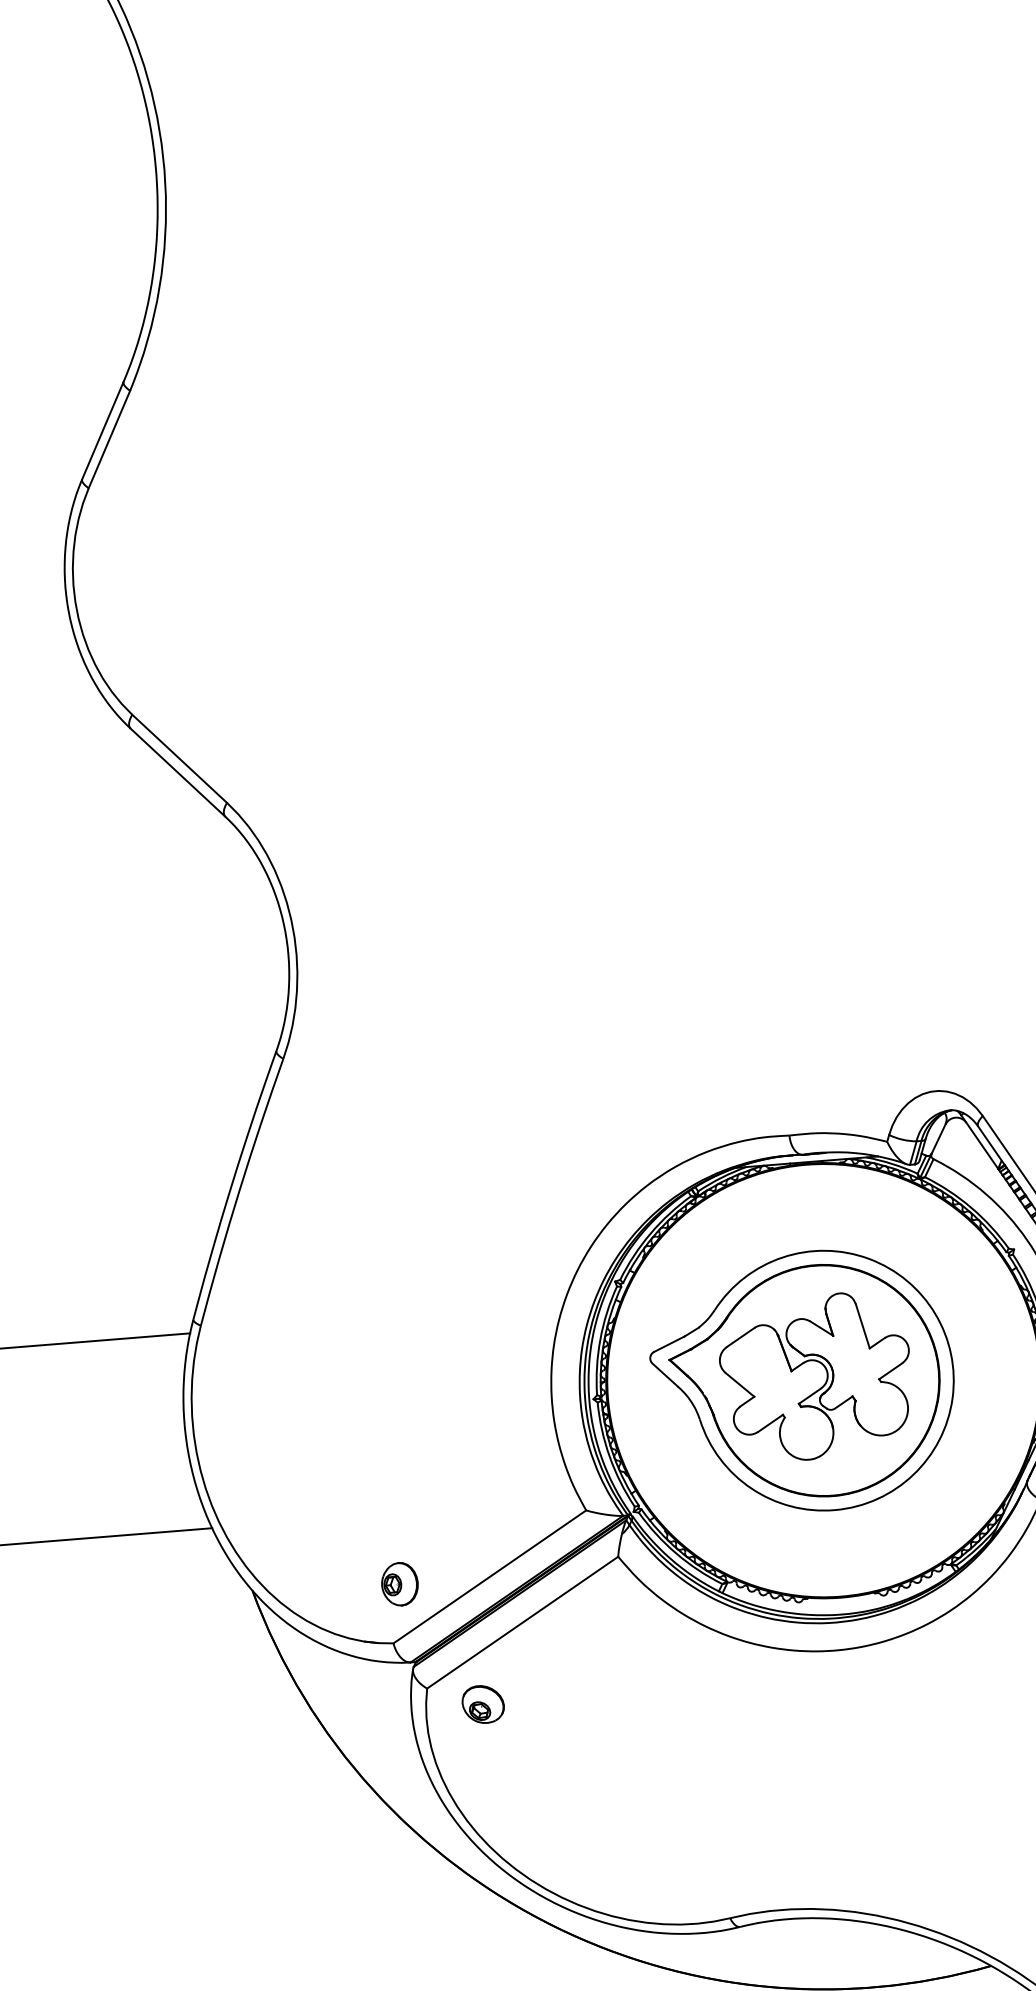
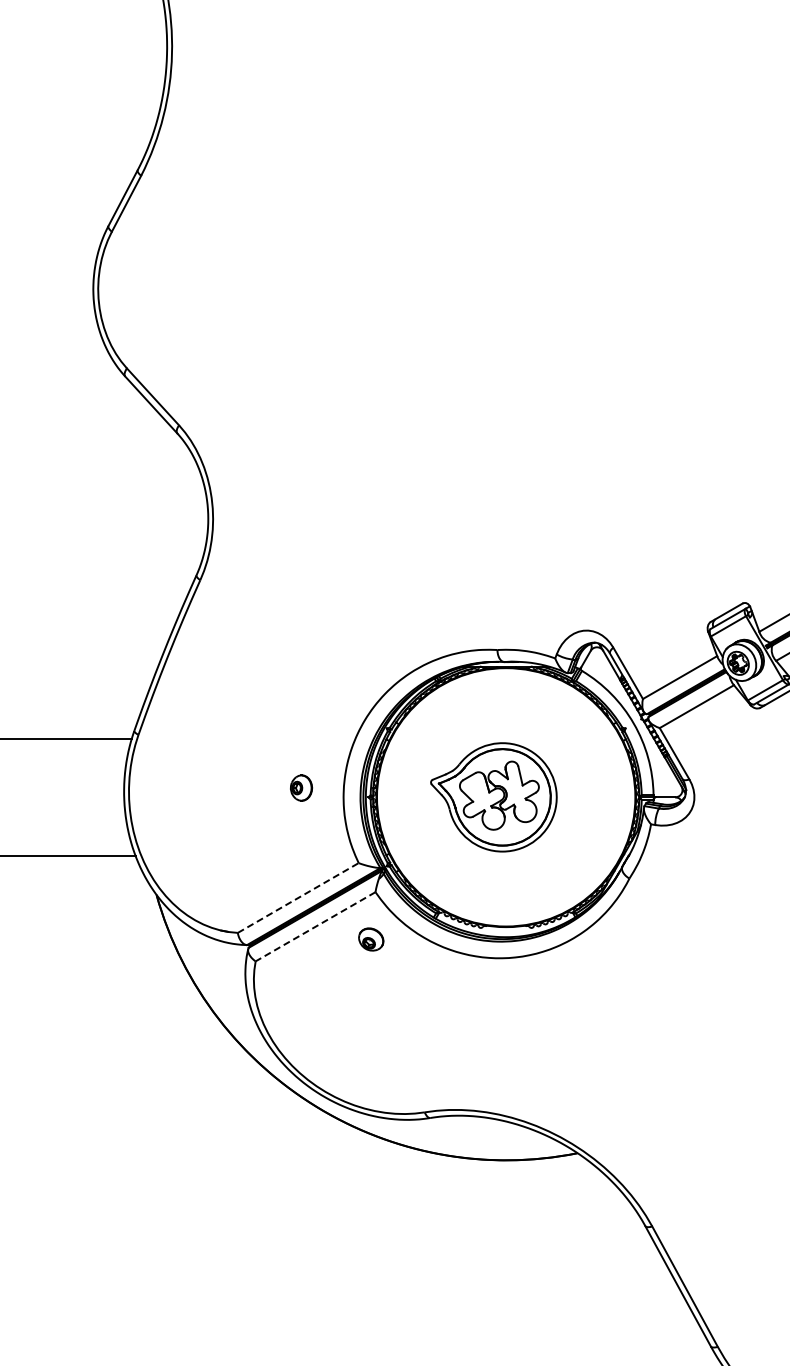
part: (802, 1382) -> (493, 797), size x0.7
line: (490, 1577) -> (298, 898), solid -> dashed
part: (399, 1583) -> (301, 787), moved
line: (522, 1623) -> (315, 927), solid -> dashed
part: (483, 1704) -> (371, 939), moved

